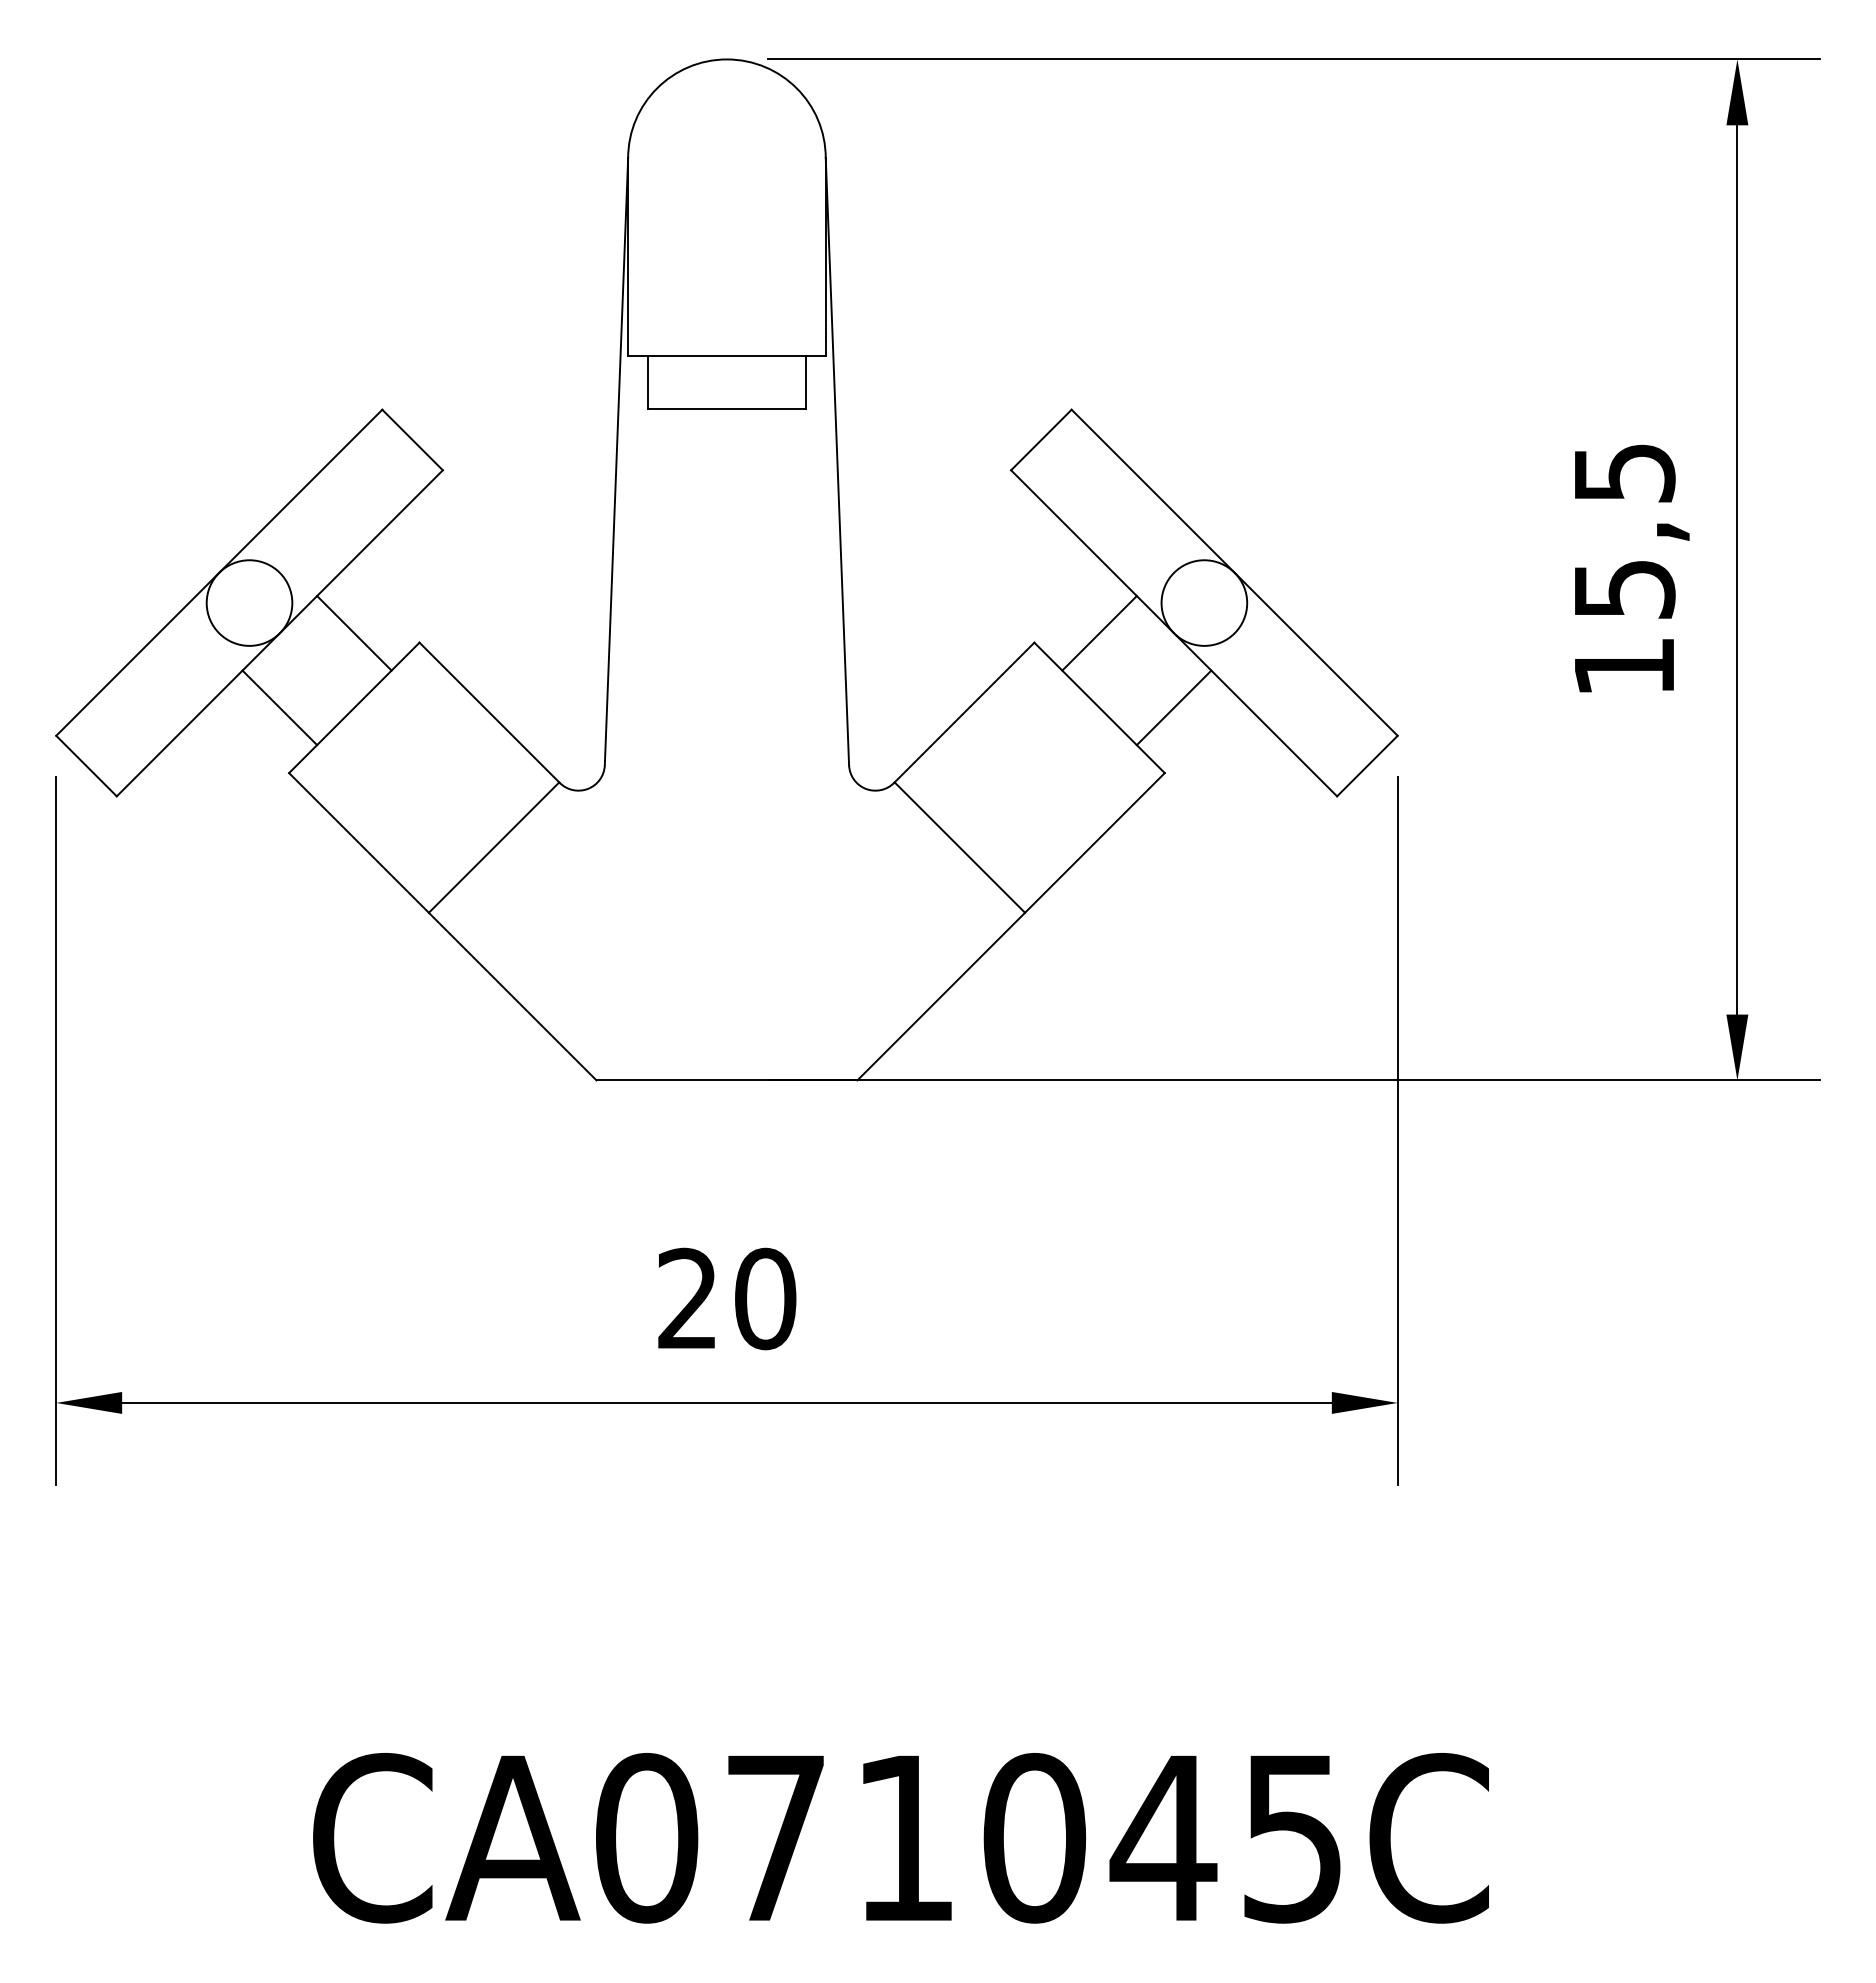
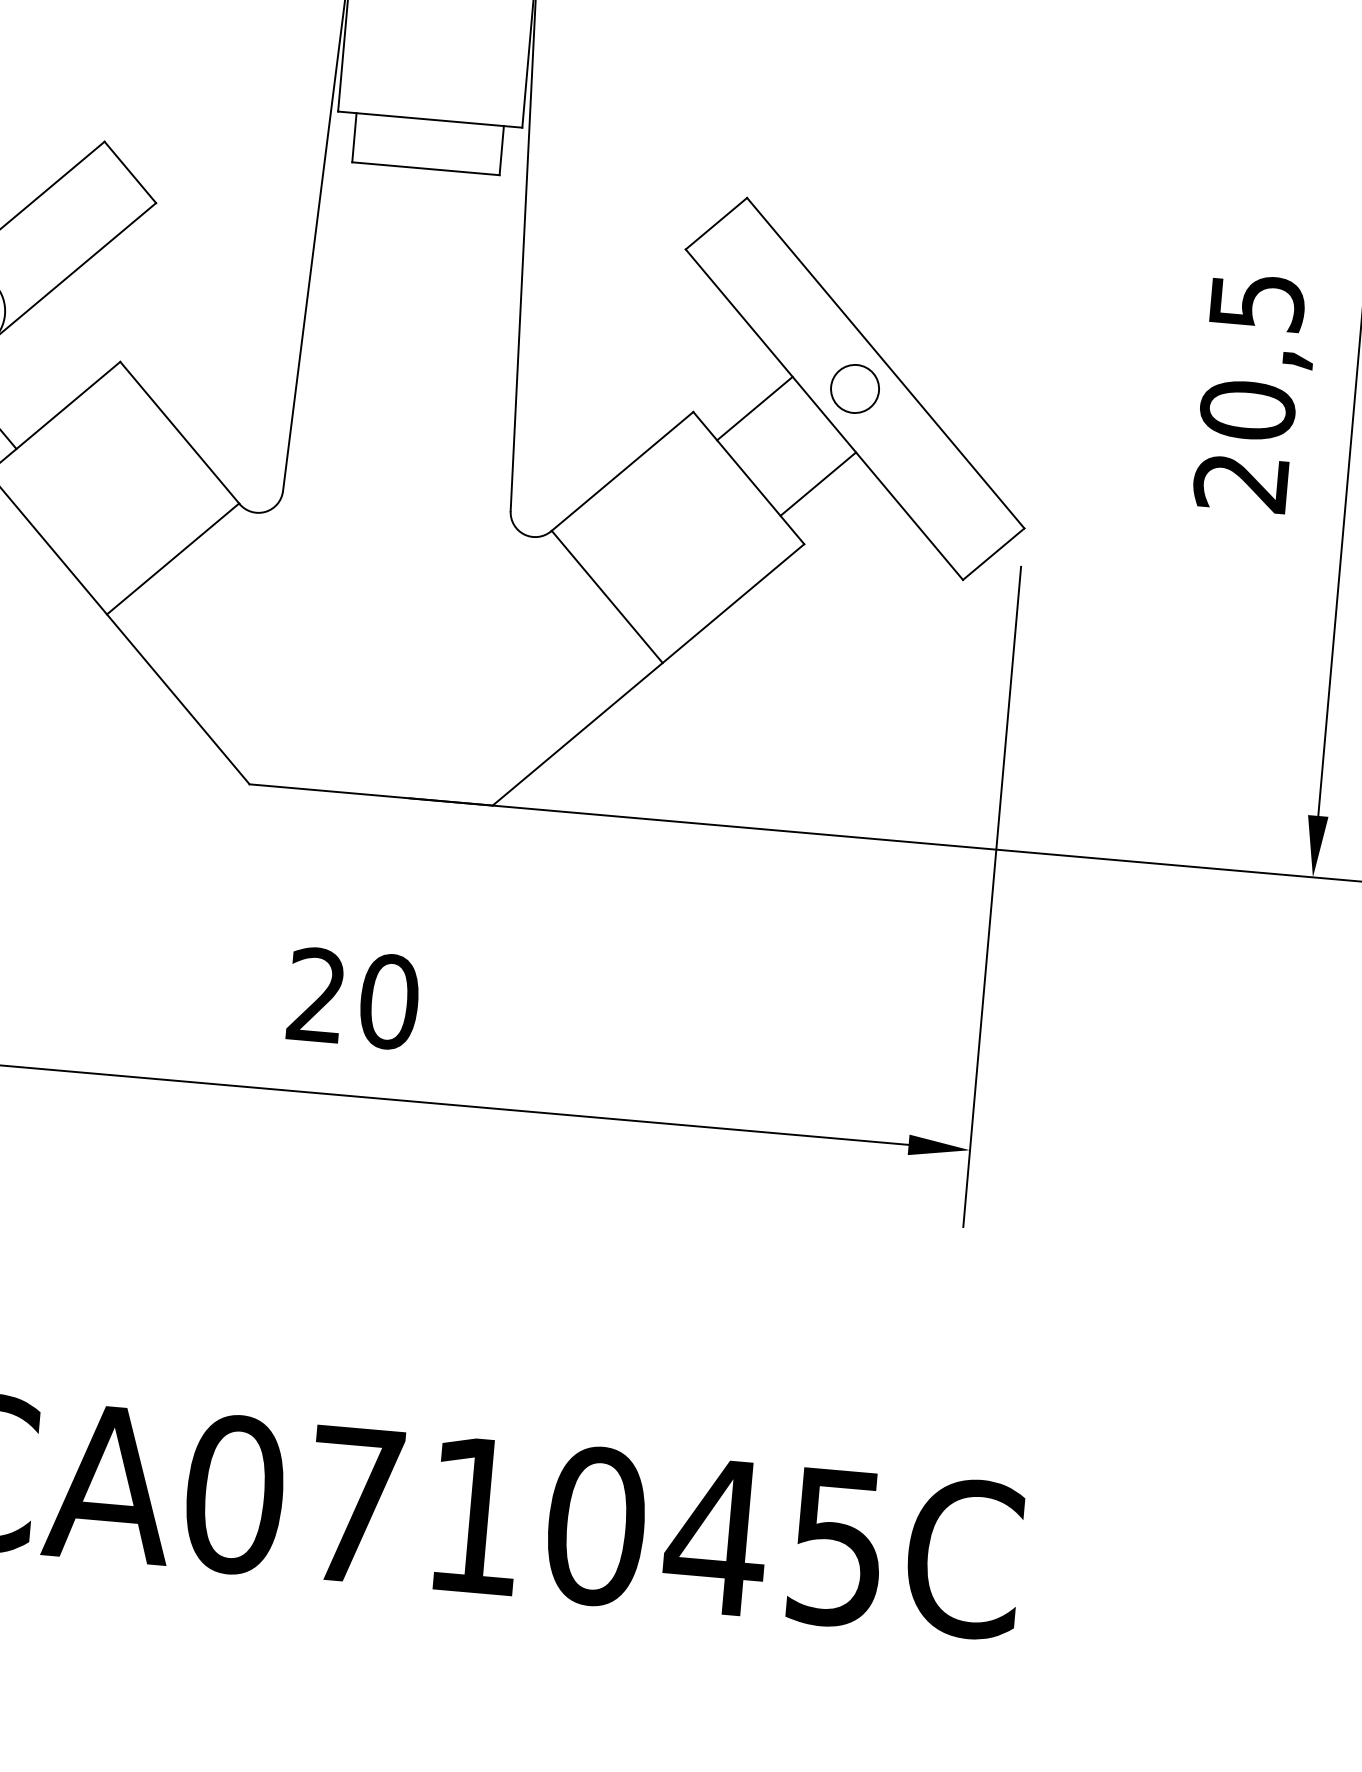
circle: (1204, 602) -> (855, 388), size x0.6
text: (1624, 627) -> (1244, 445), 15,5 -> 20,5
line: (354, 633) -> (60, 348), removed

